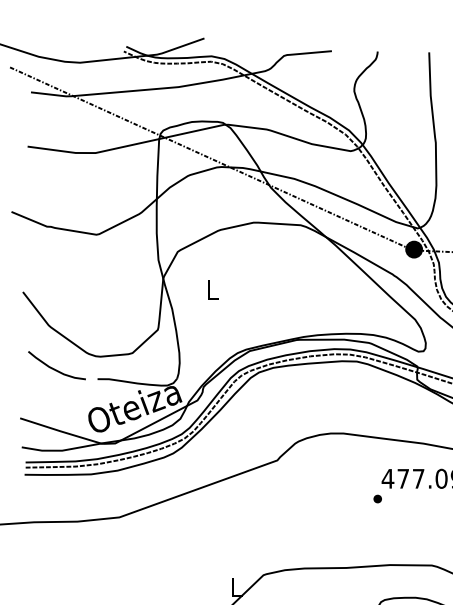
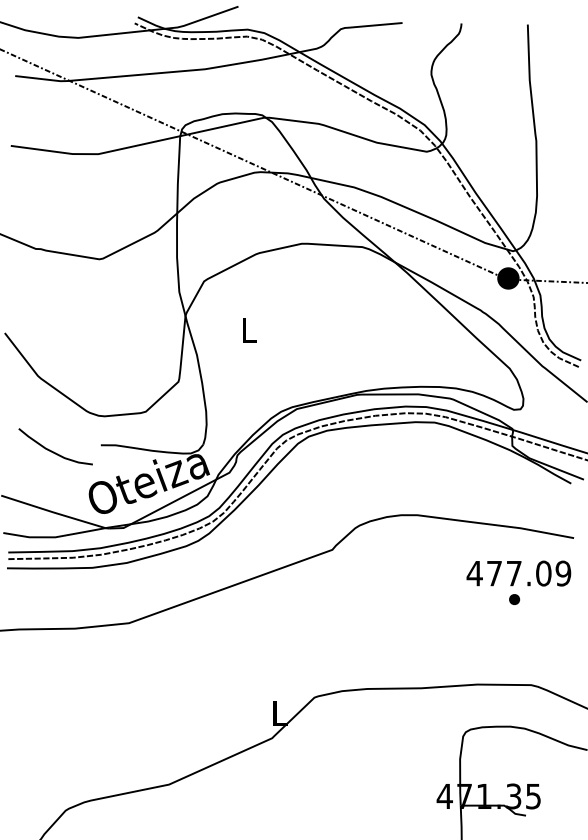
curve: (54, 368) -> (52, 450), moved
part: (377, 498) -> (514, 599), moved

